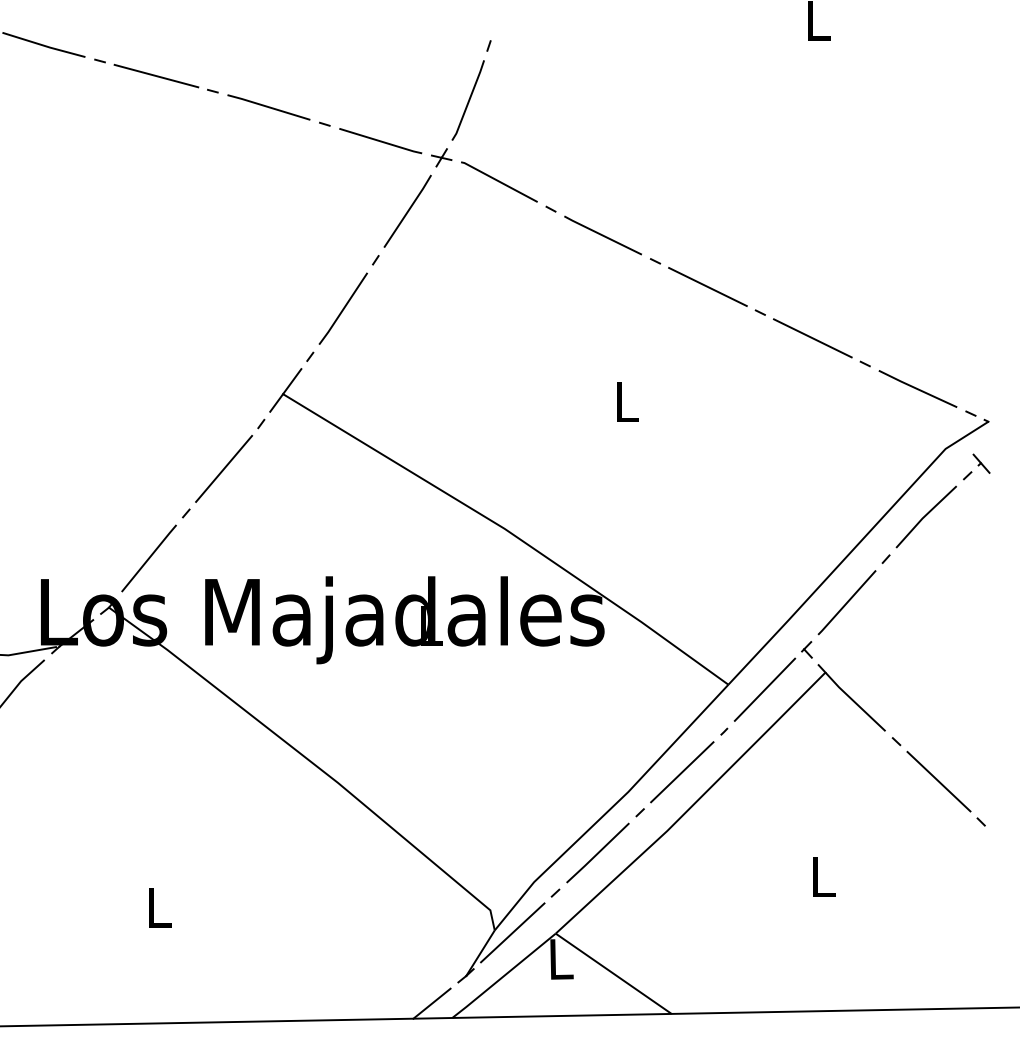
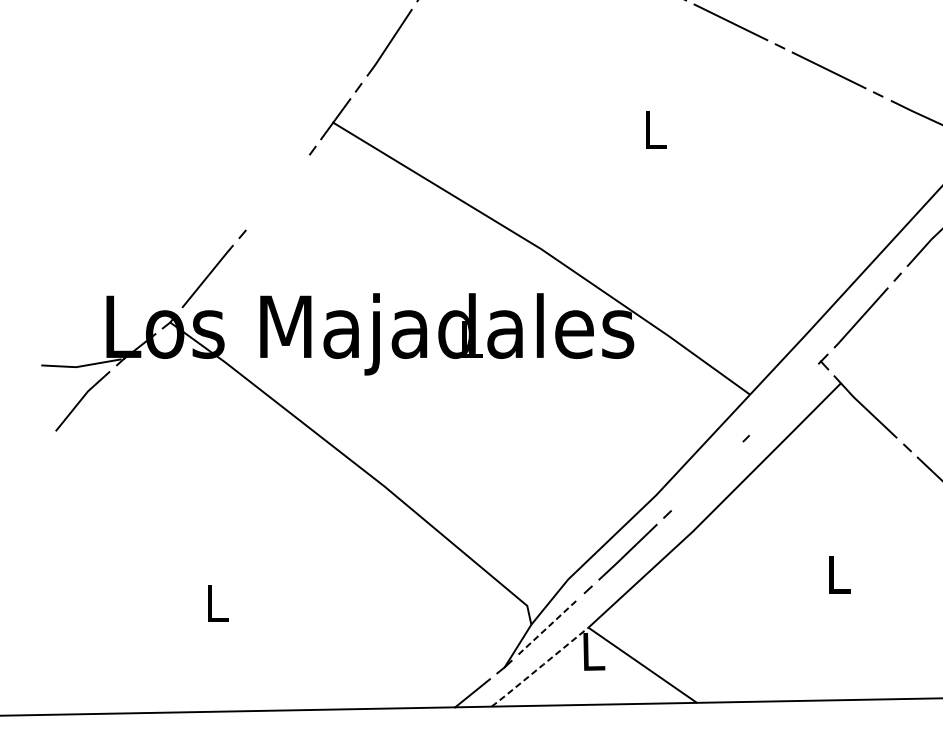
line: (224, 468) -> (278, 192), removed
line: (764, 689) -> (783, 399), removed
line: (682, 772) -> (707, 476), removed
line: (513, 932) -> (548, 626), solid -> dashed
line: (504, 975) -> (540, 666), solid -> dashed

